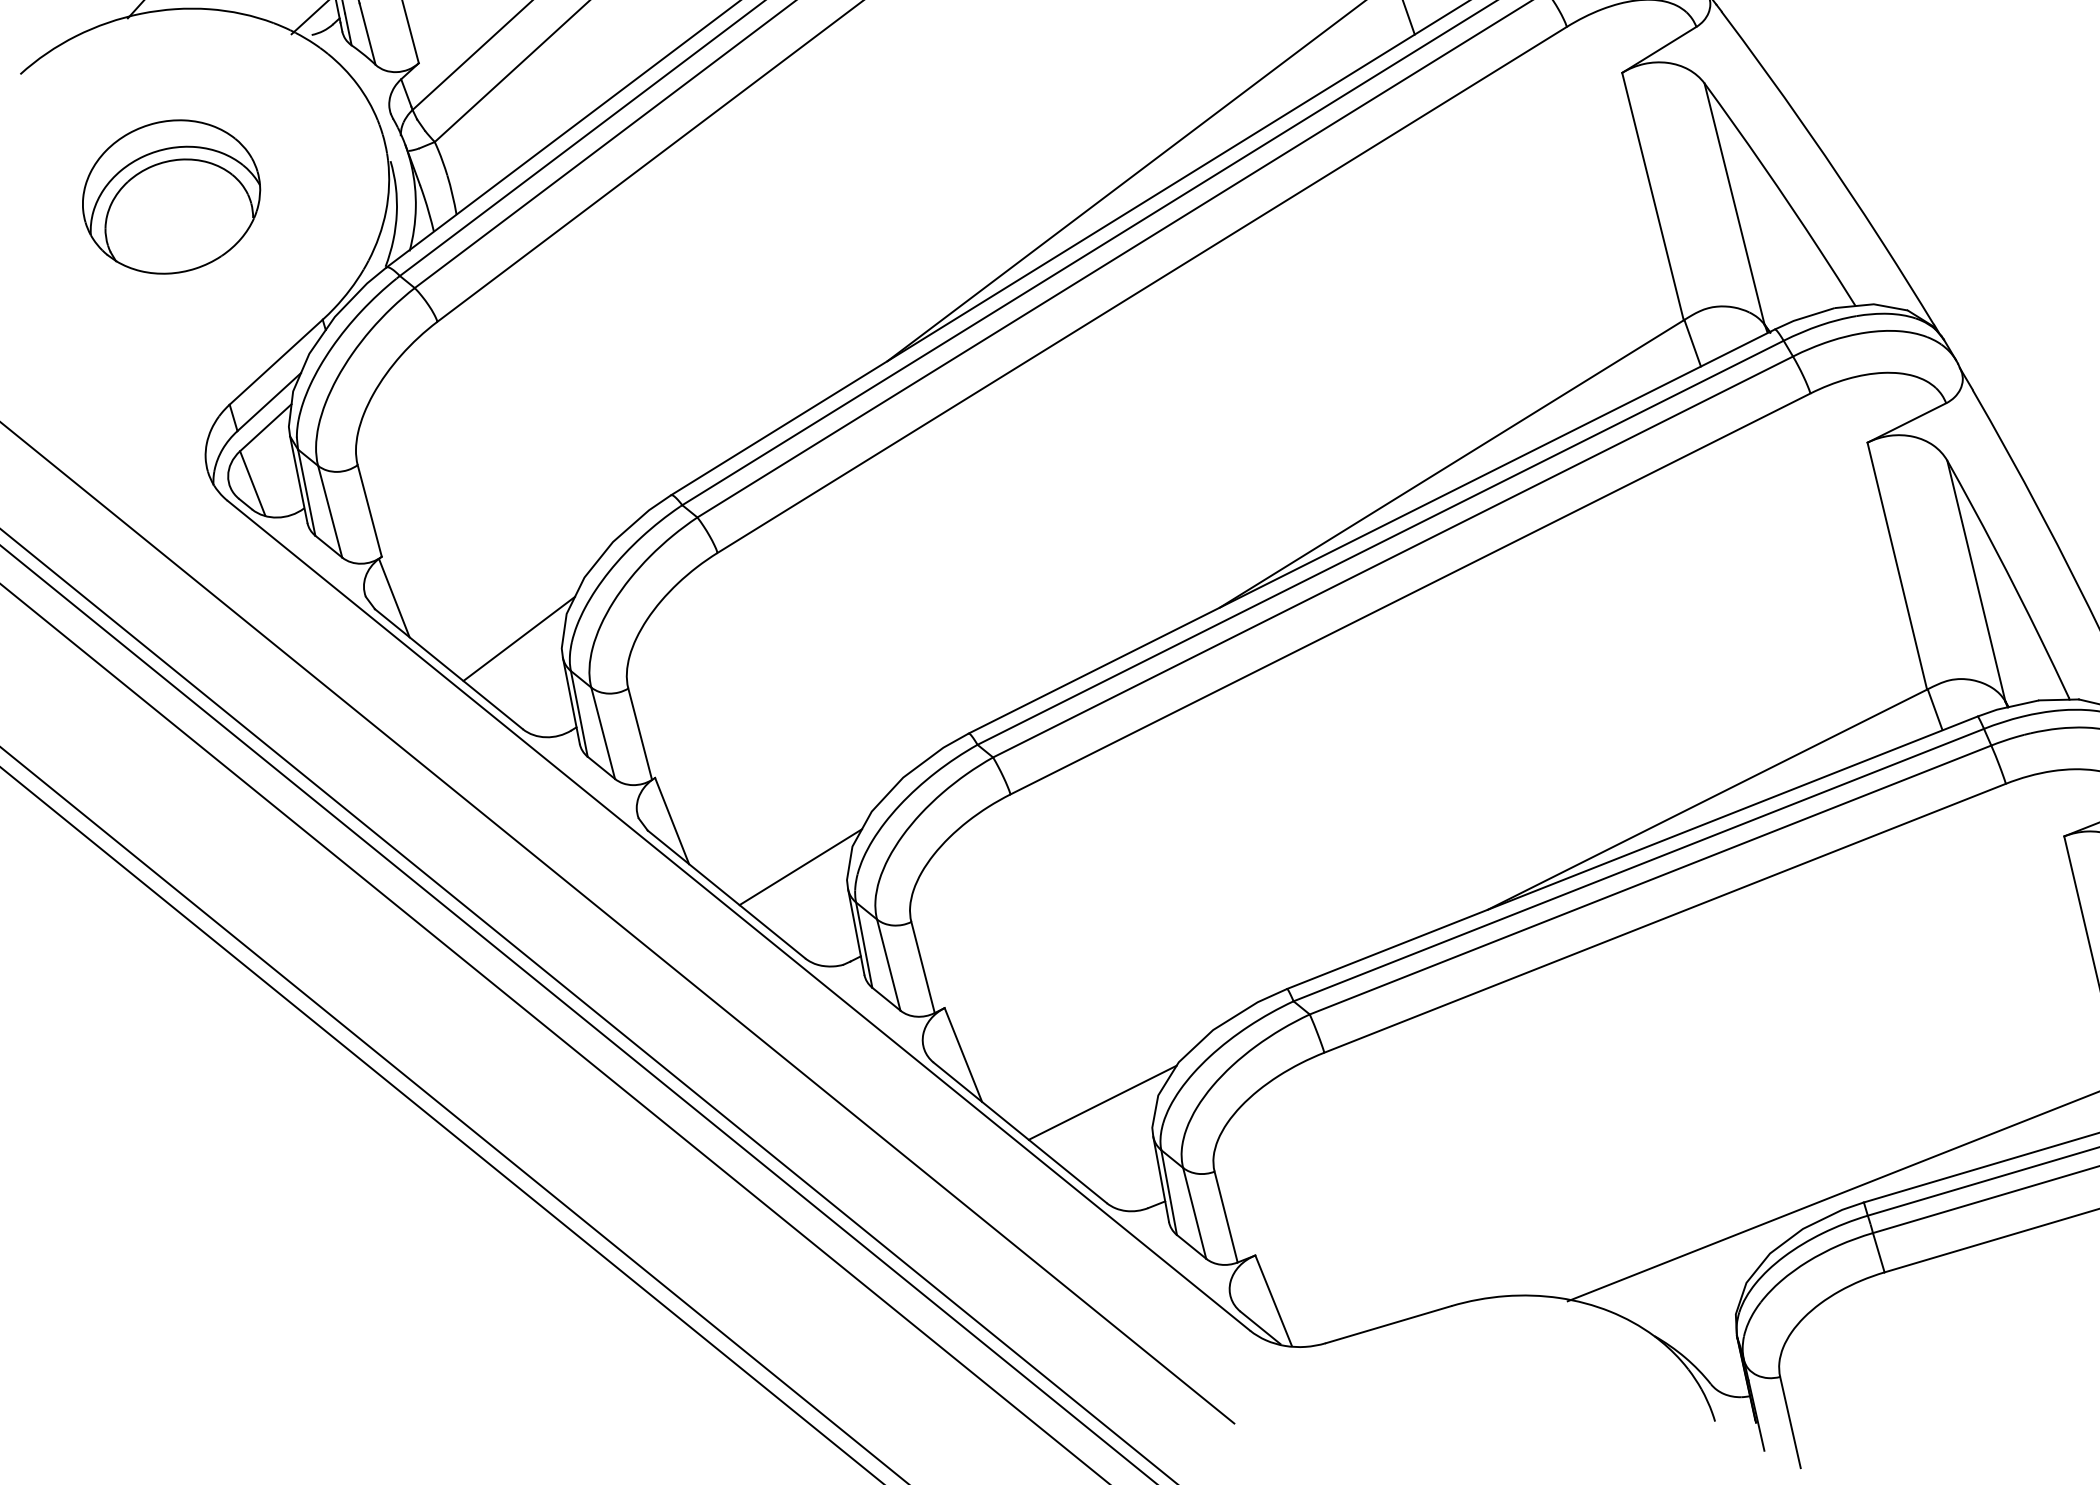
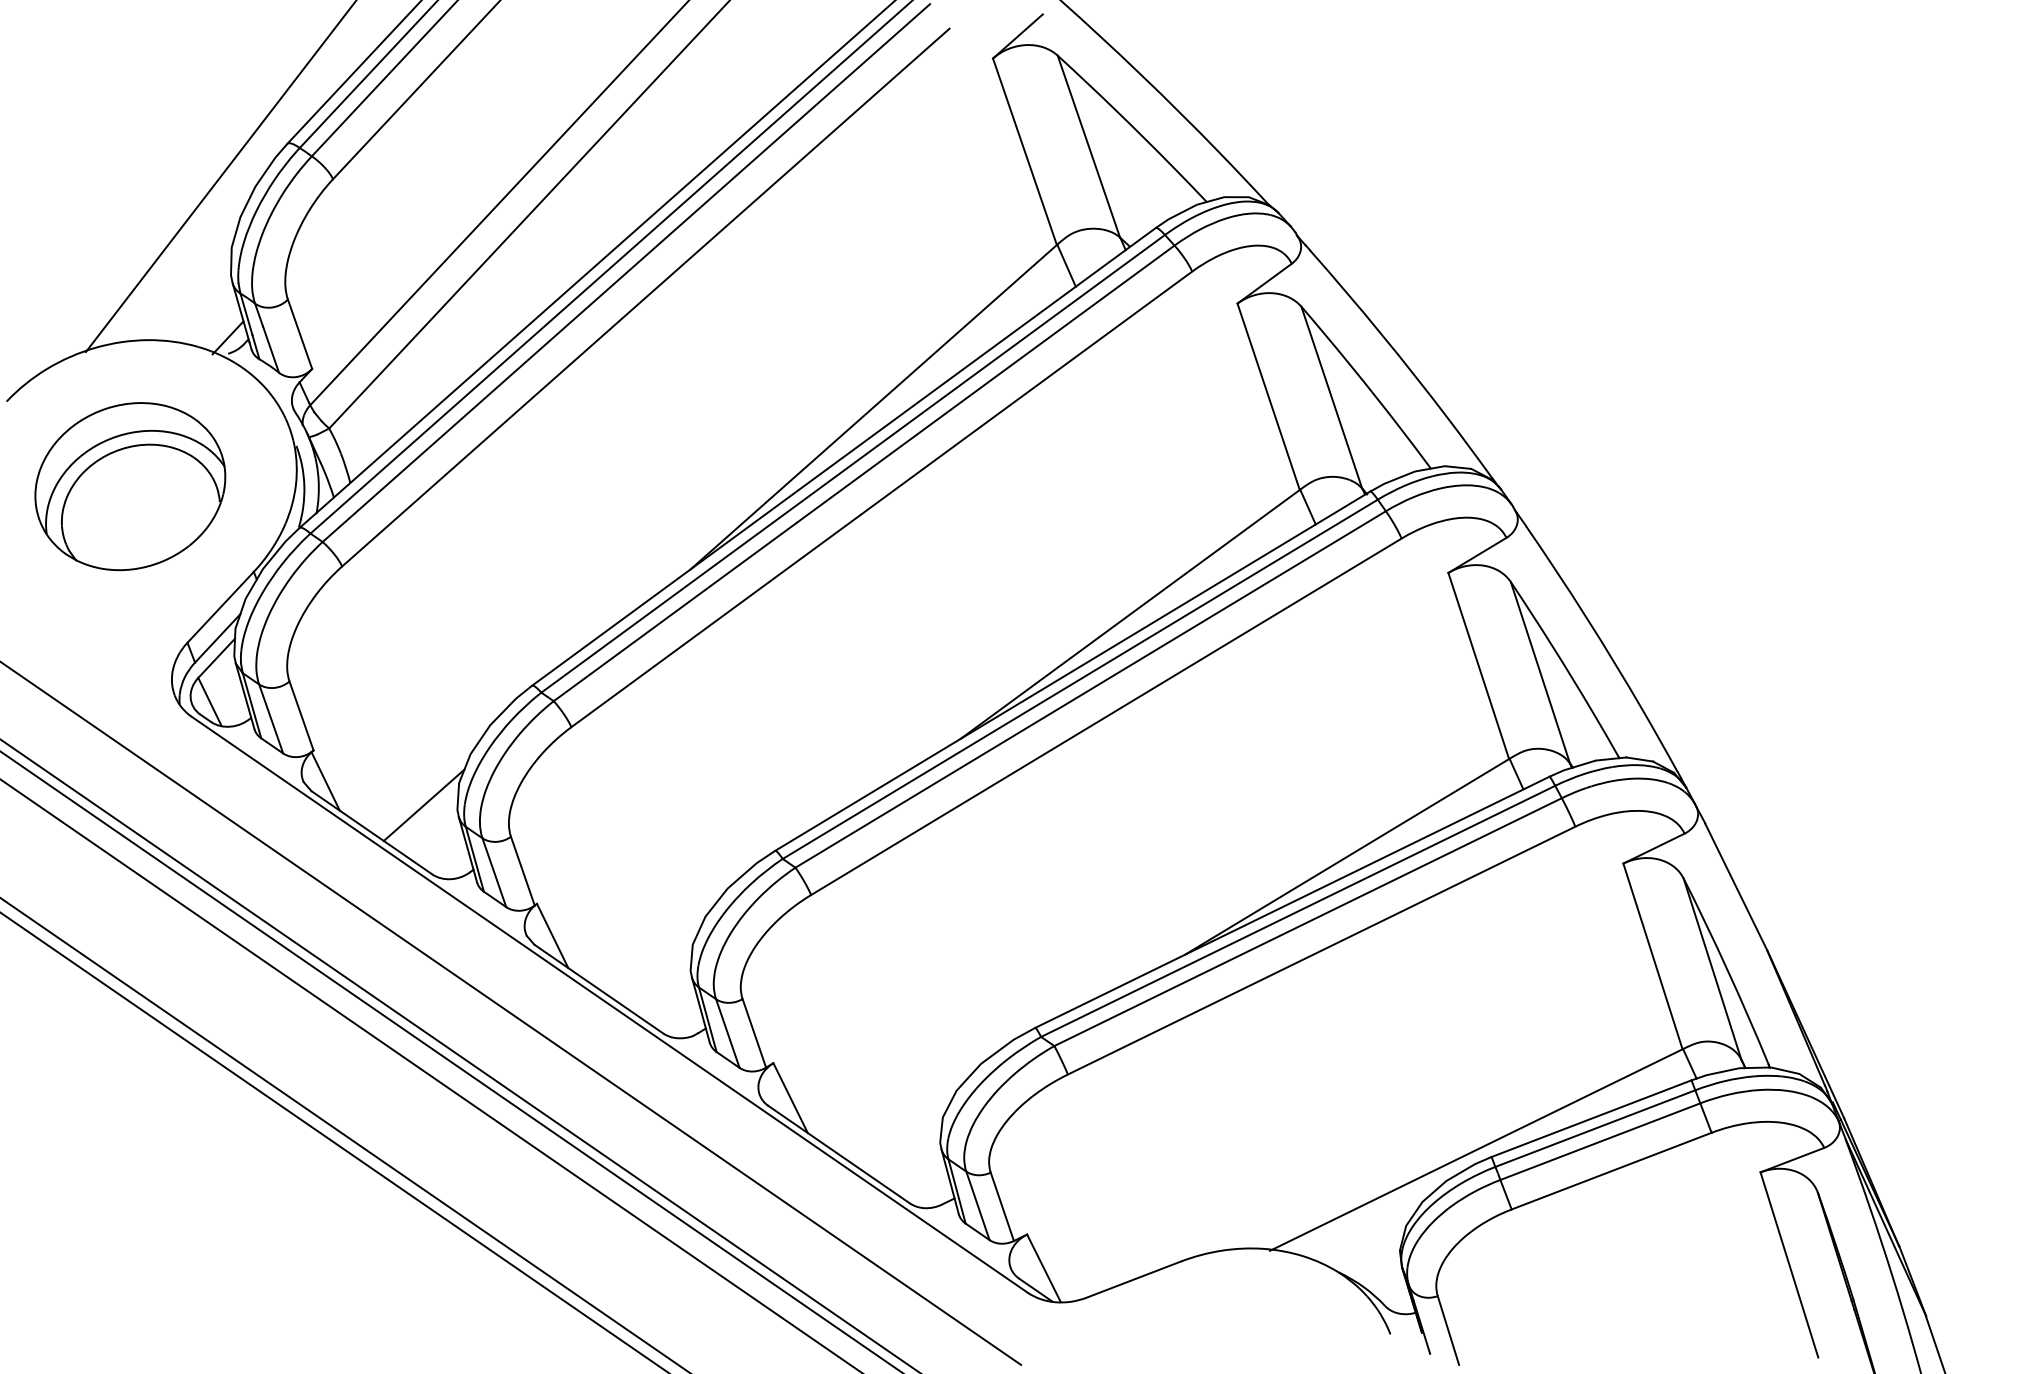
part: (170, 196) -> (129, 486), size x1.4
line: (801, 867) -> (654, 963), removed
line: (1102, 1102) -> (900, 1126), removed

